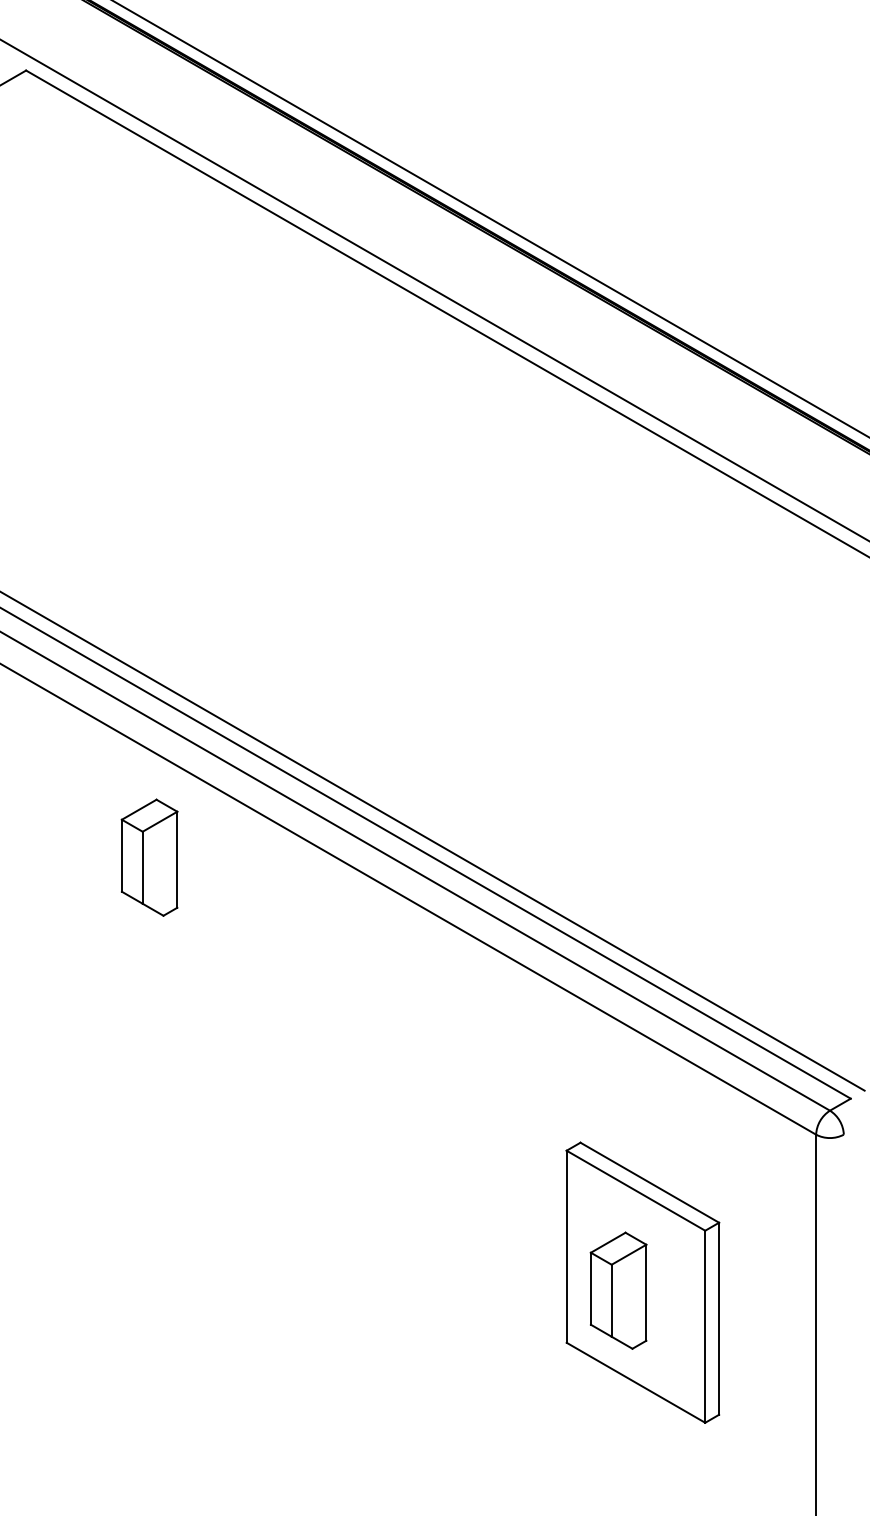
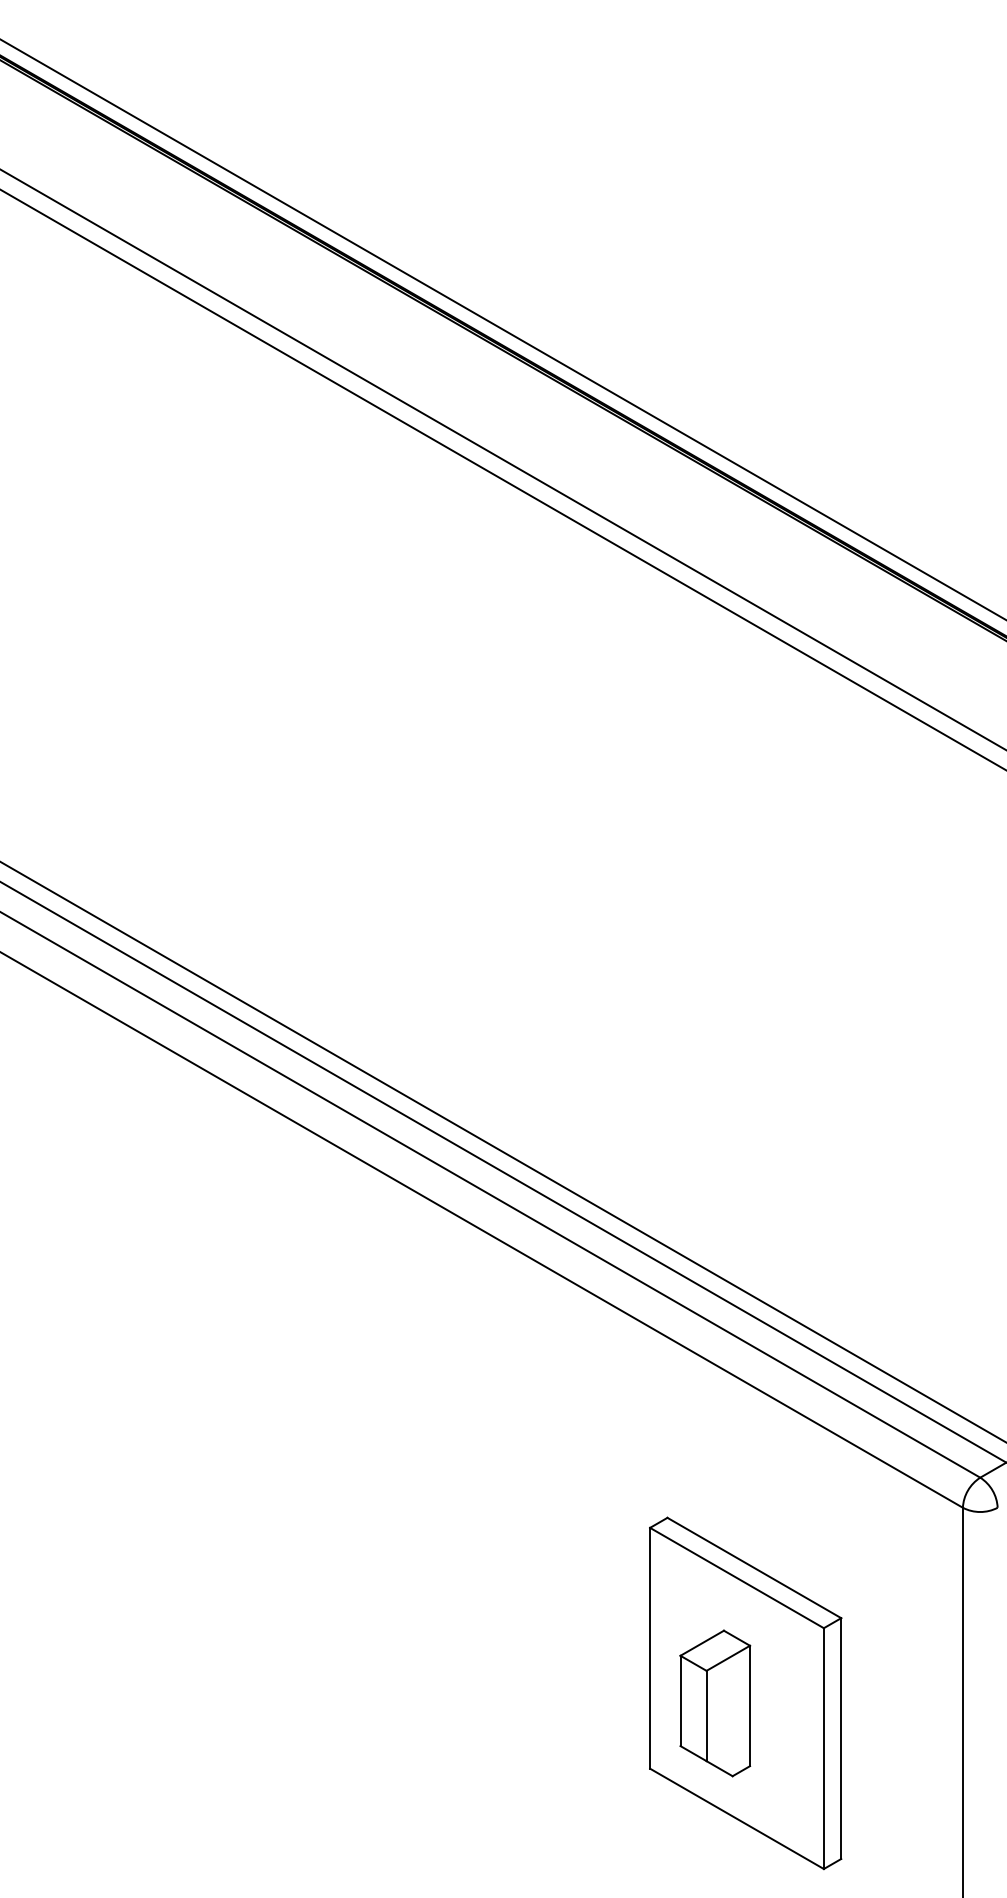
part: (149, 857) -> (127, 1160), removed

